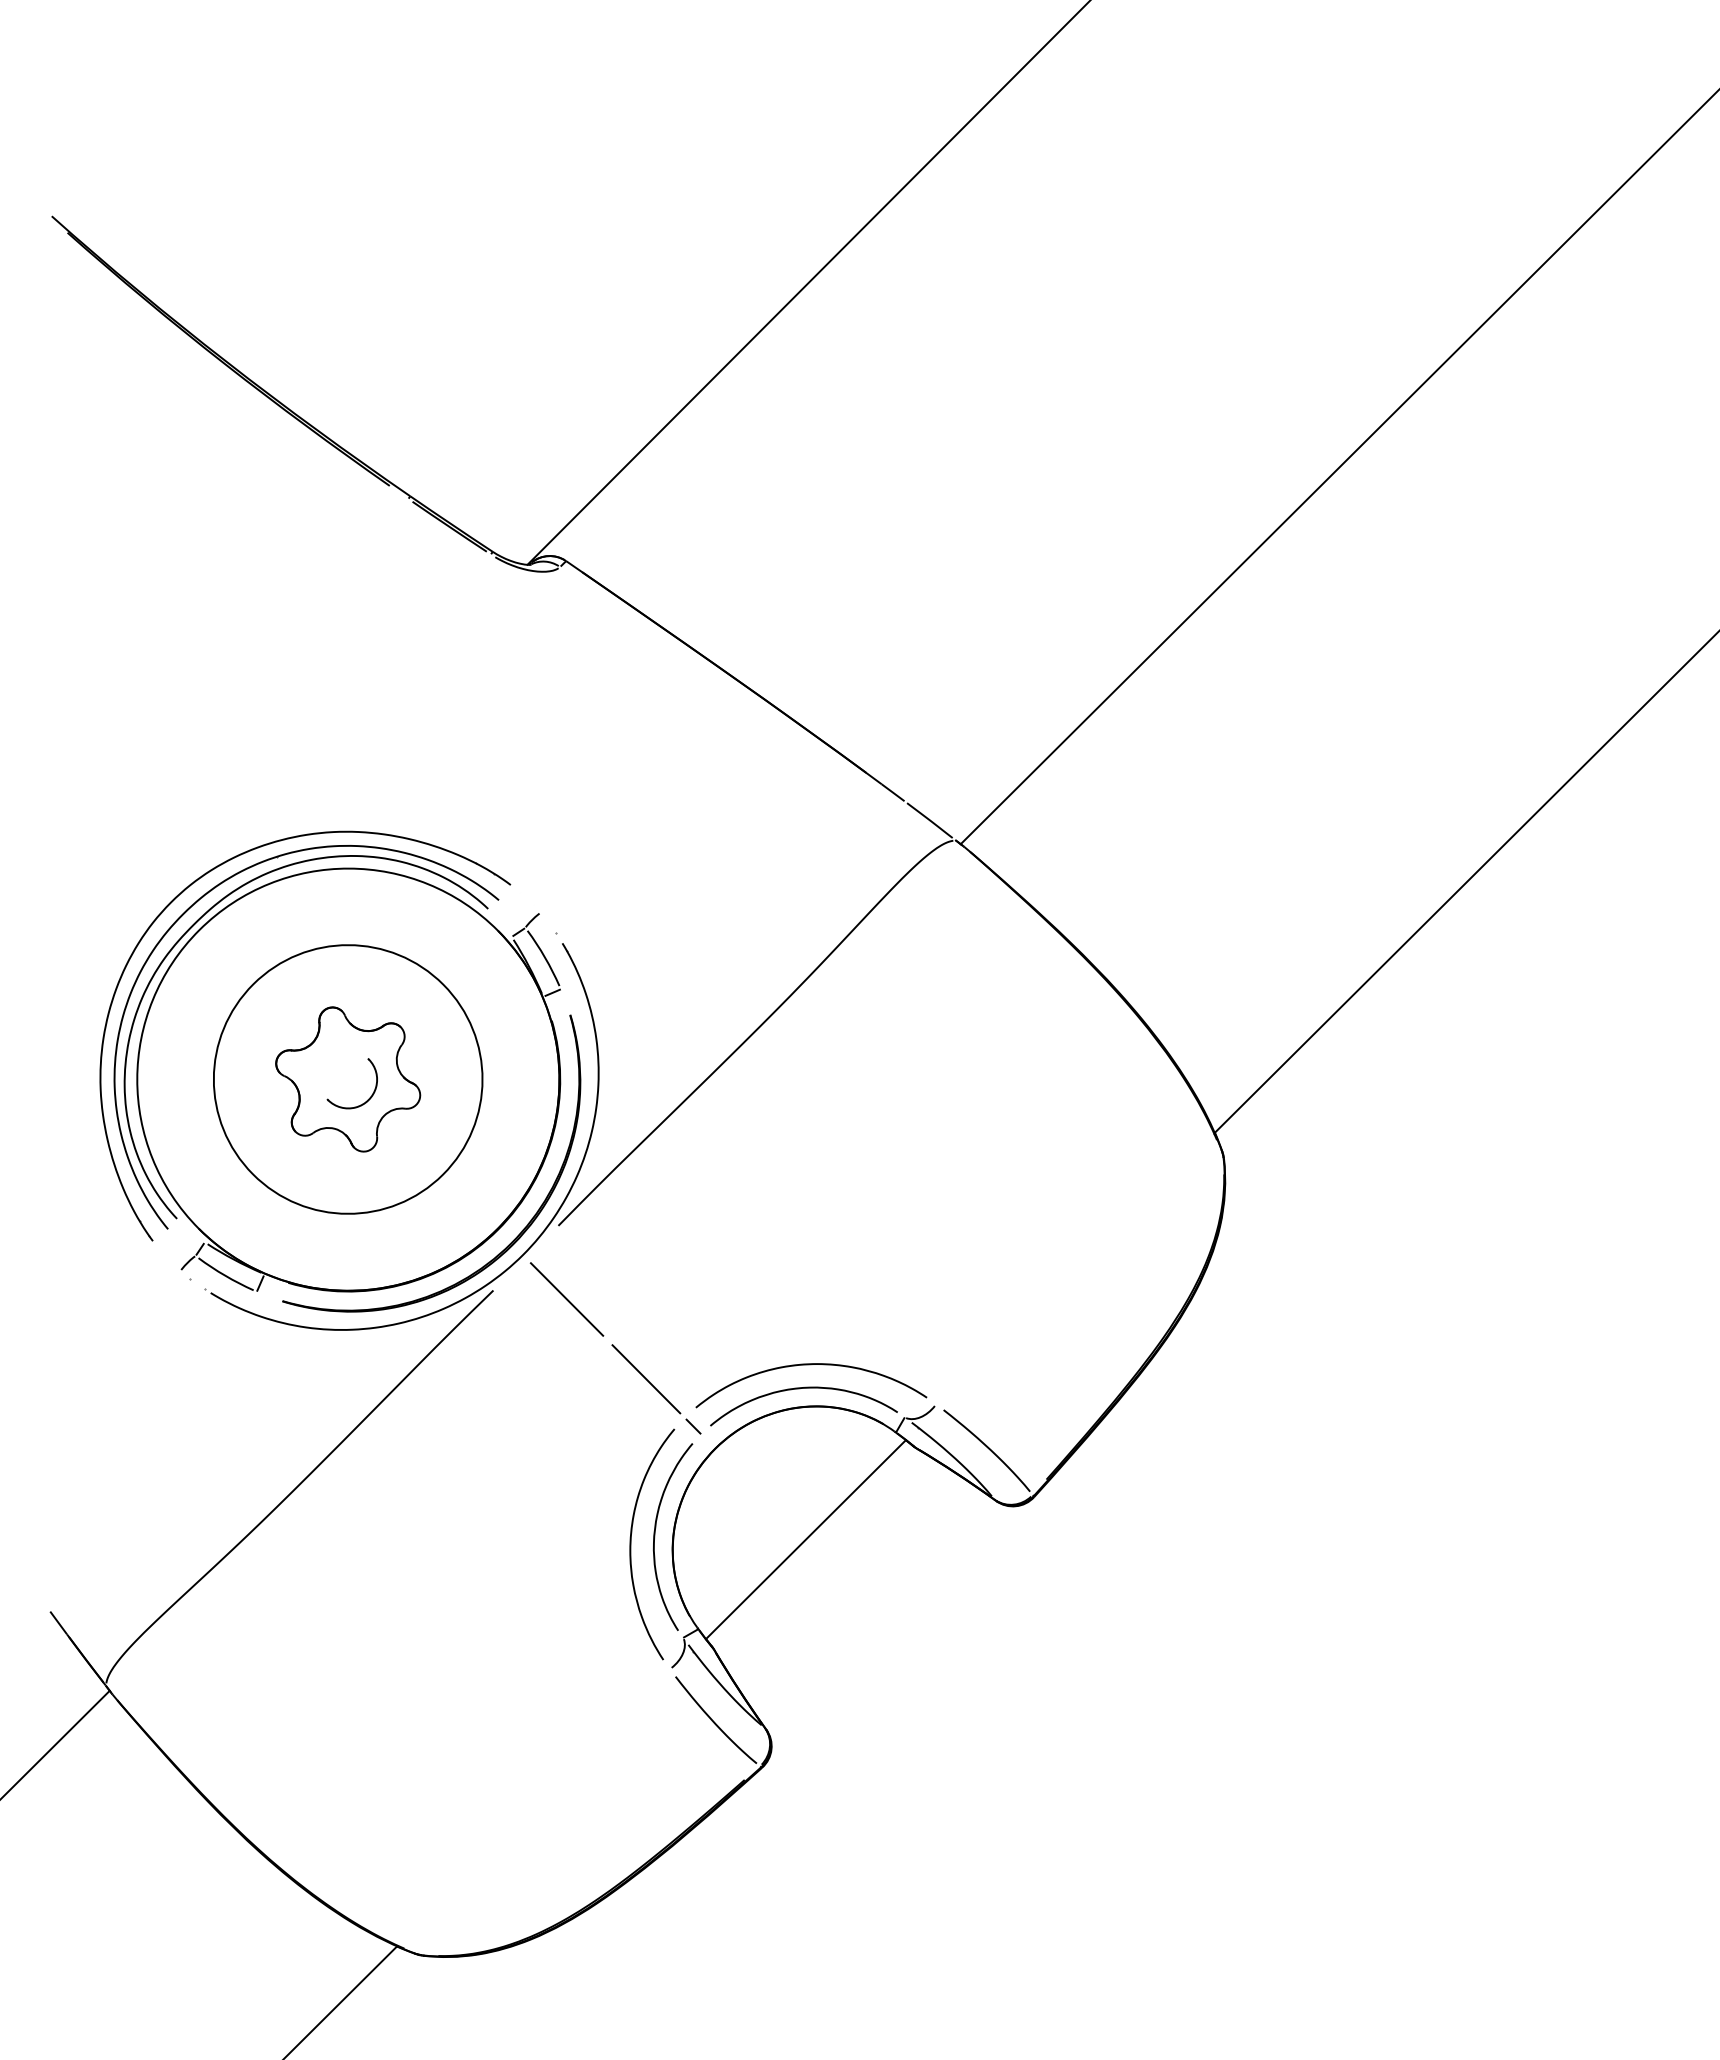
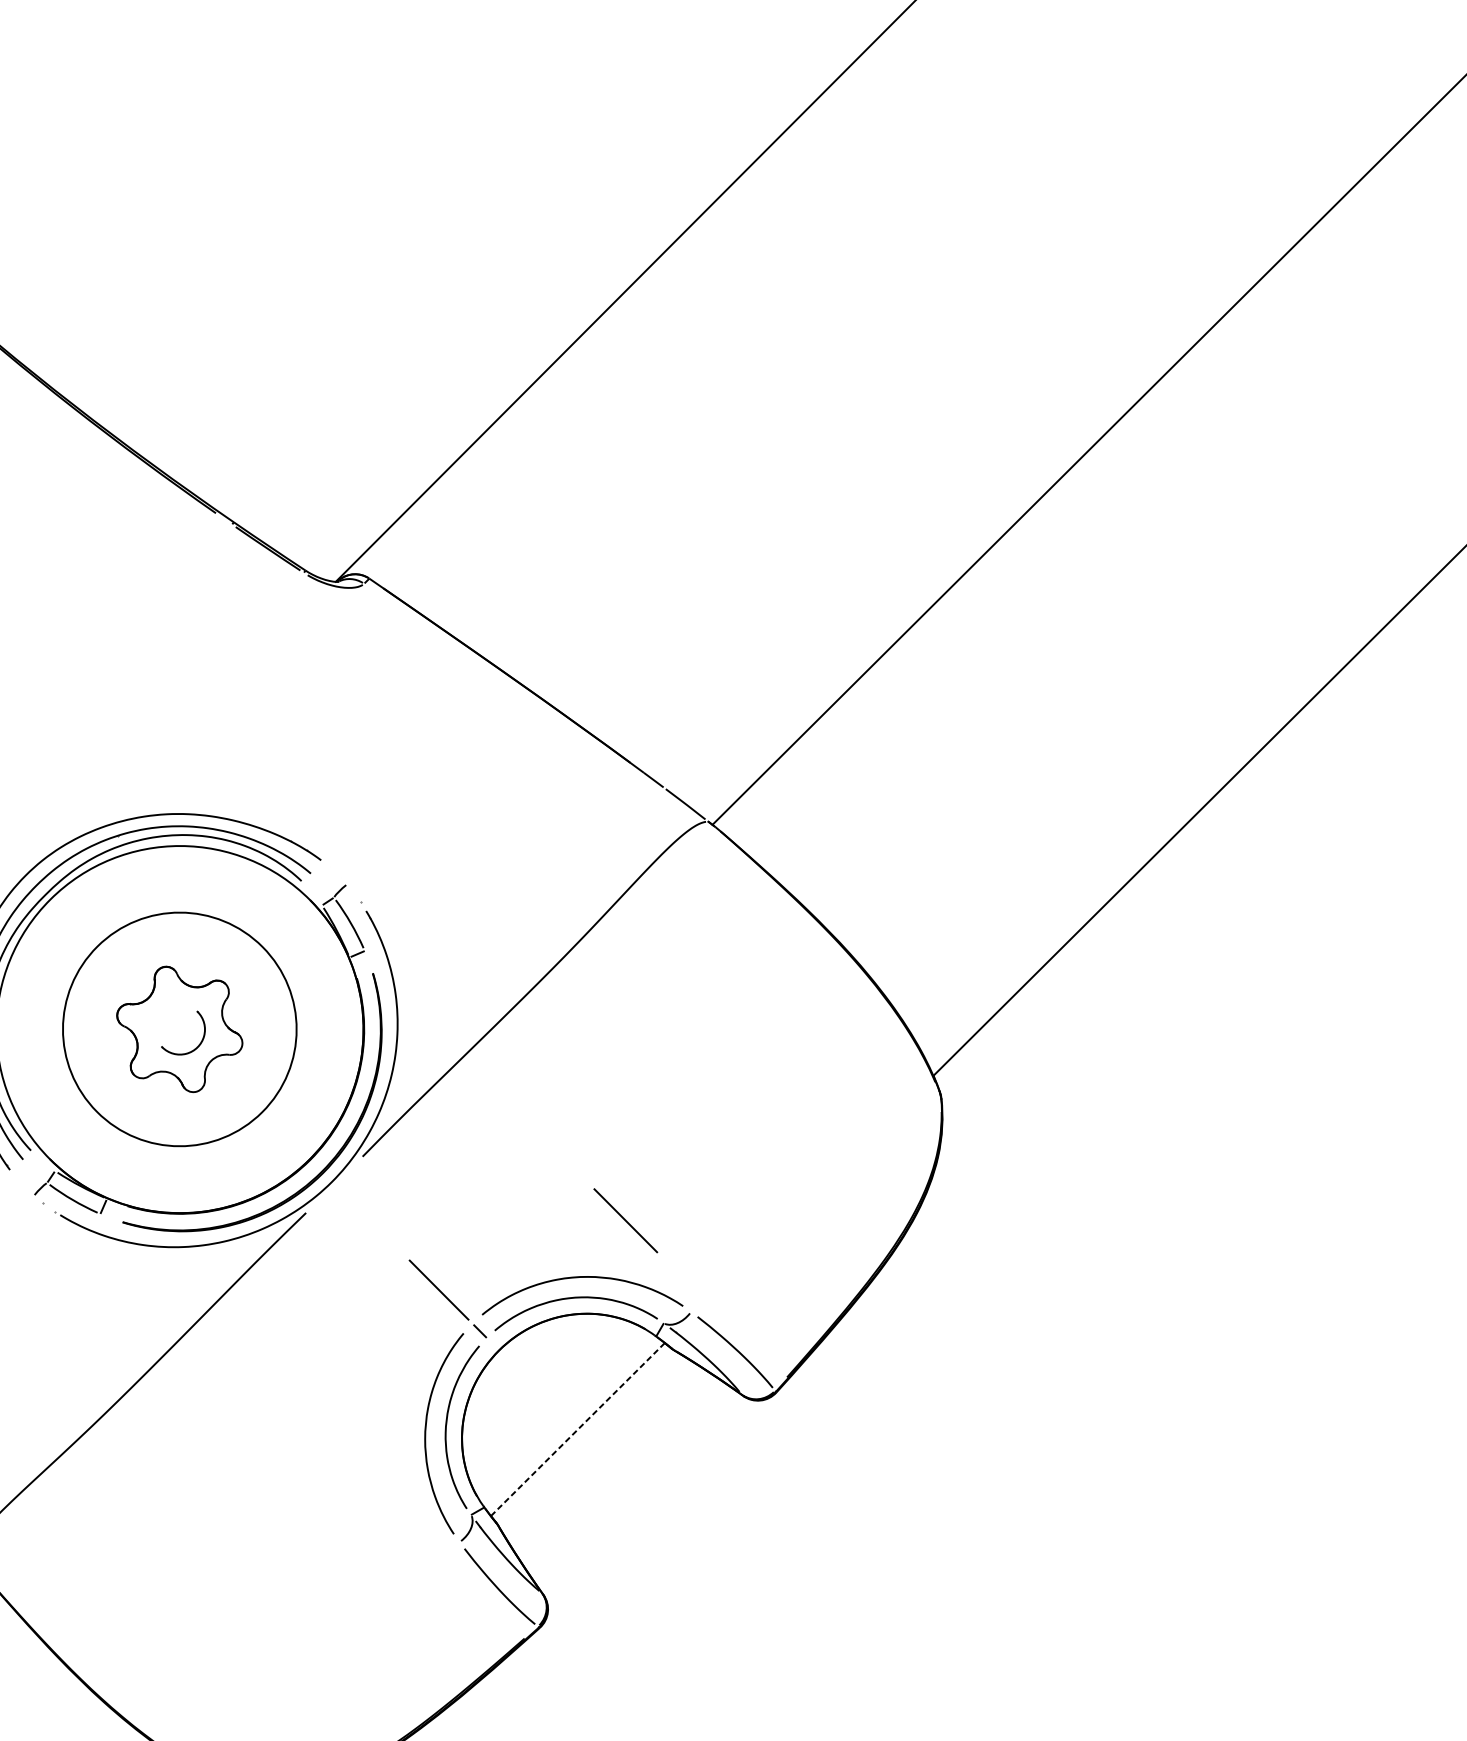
line: (566, 1299) -> (625, 1220), moved
line: (806, 1539) -> (578, 1429), solid -> dashed

